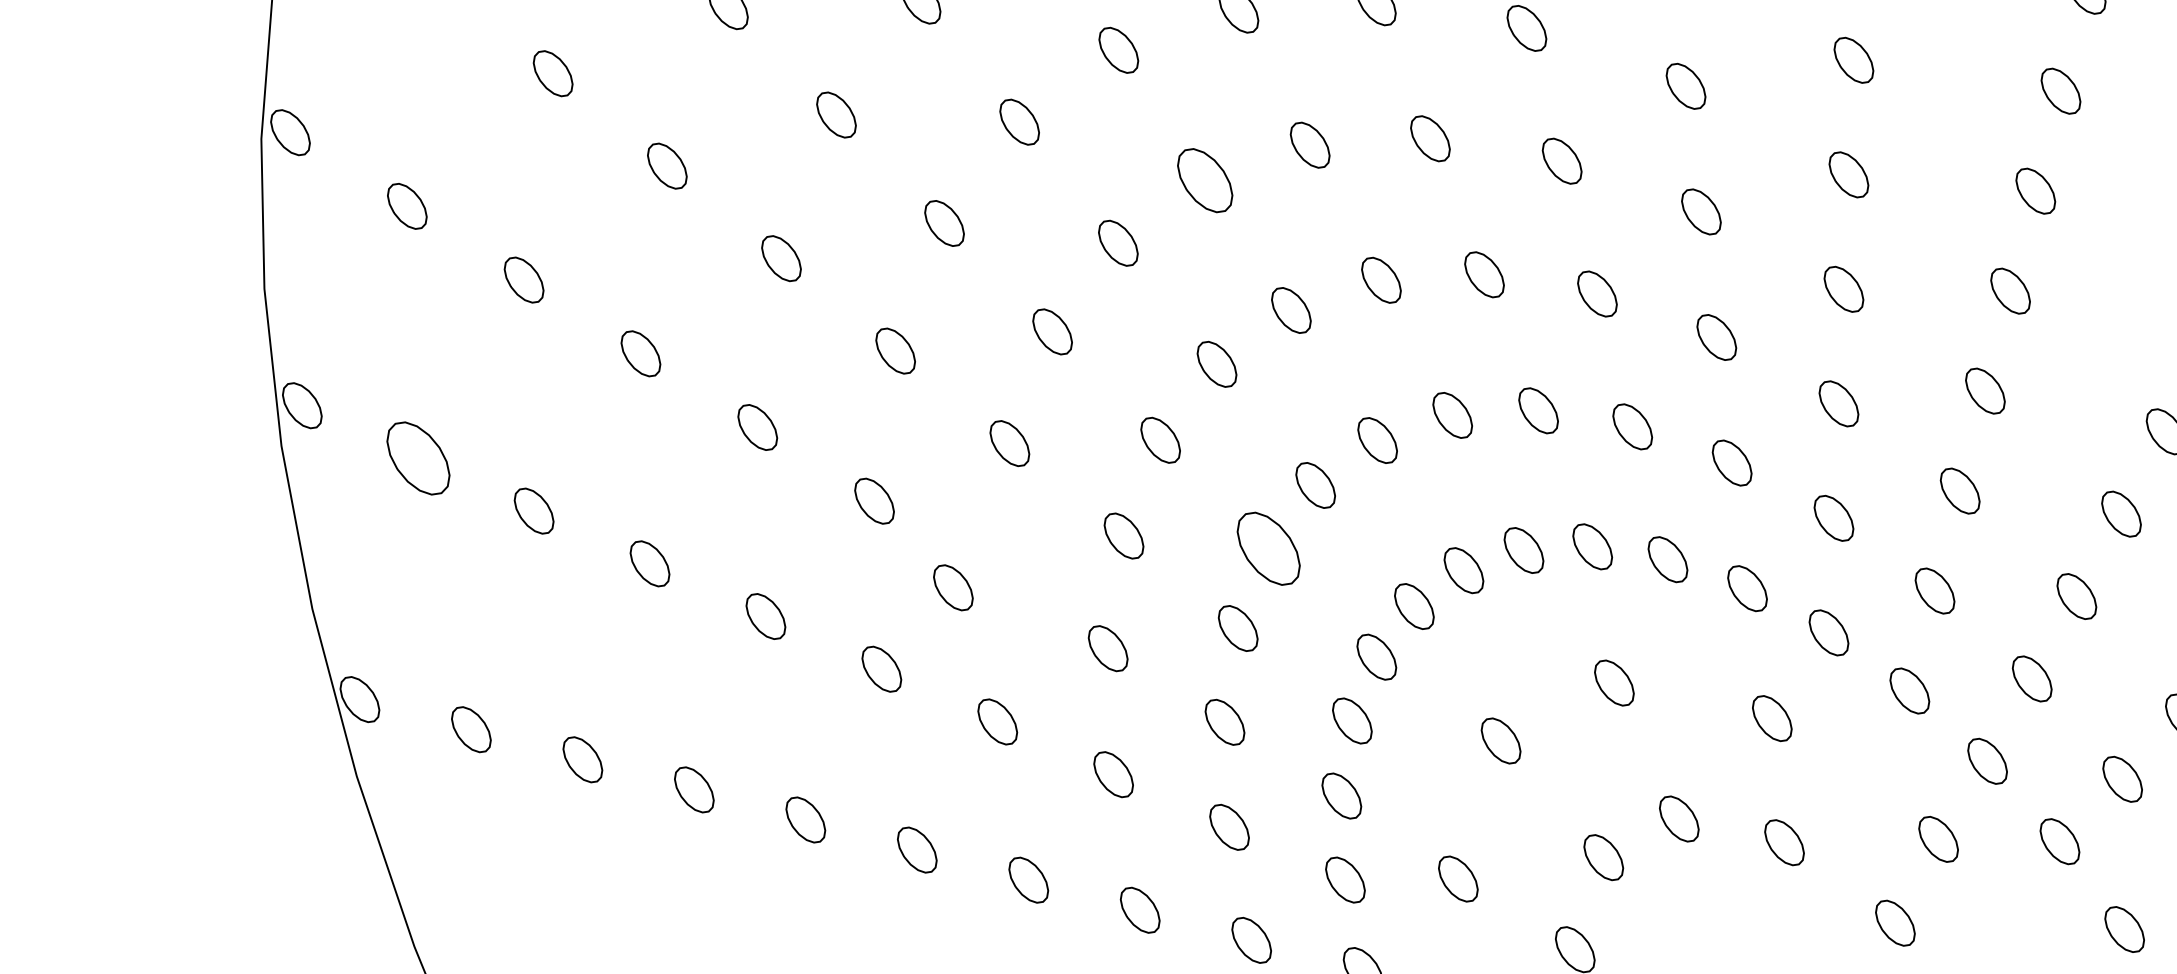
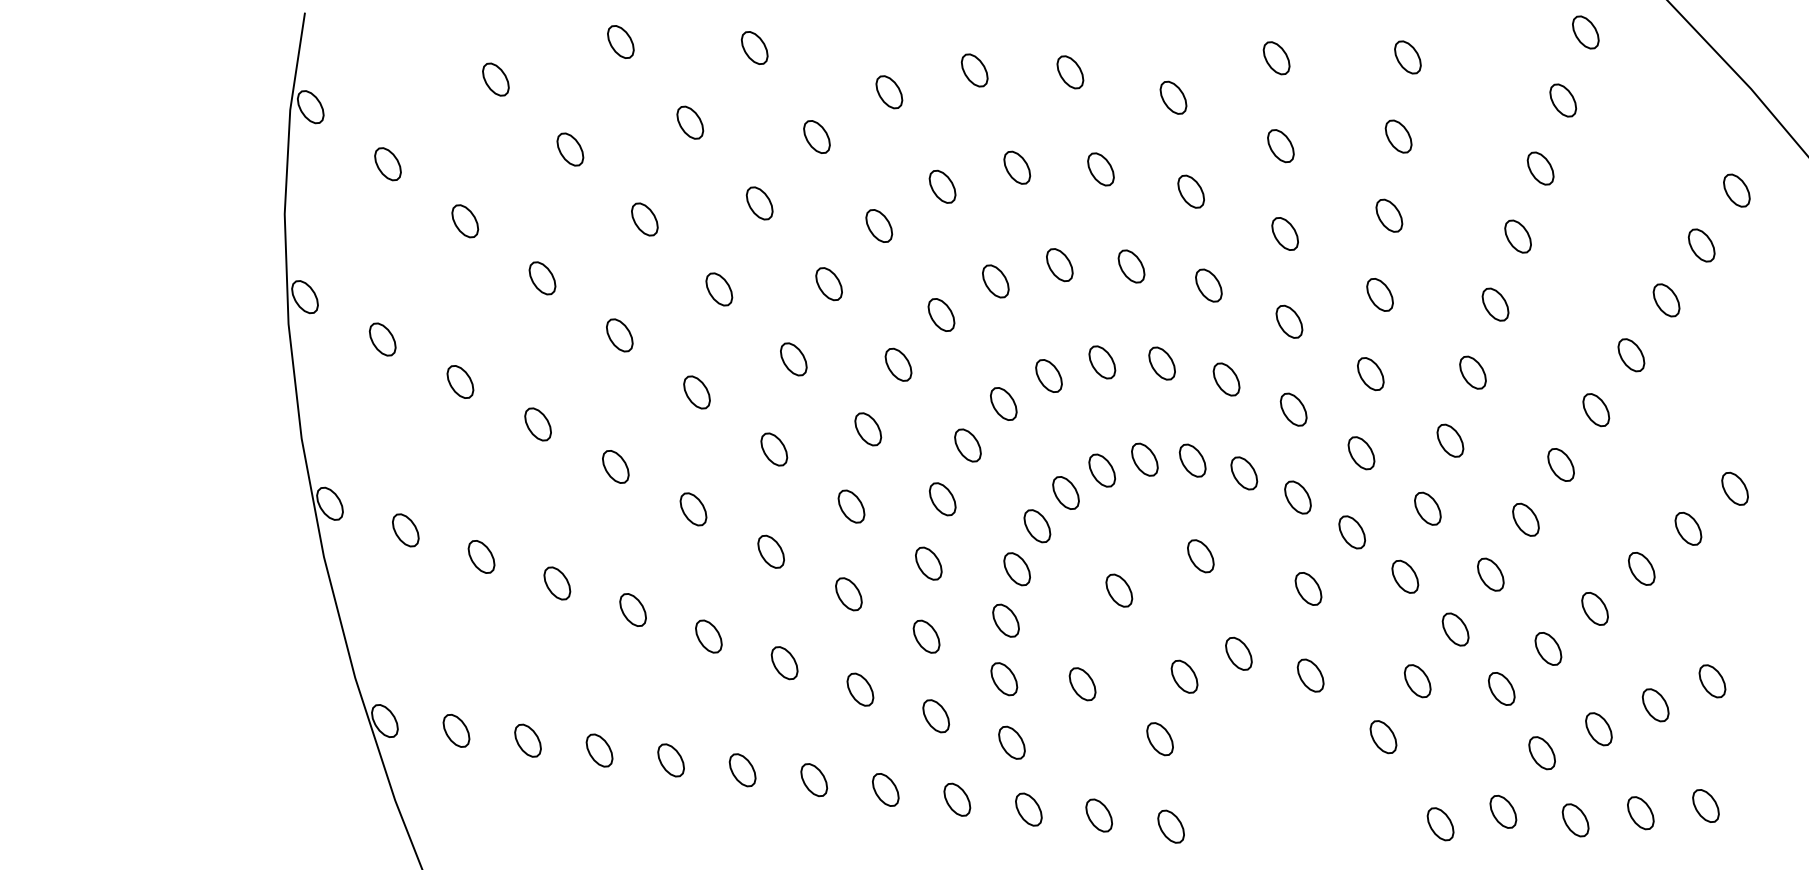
part: (1204, 179) -> (942, 186), size x0.71
part: (417, 458) -> (382, 339), size x0.62
part: (1268, 548) -> (967, 445), size x0.62
part: (953, 587) -> (774, 449), moved

